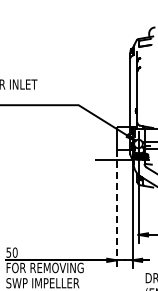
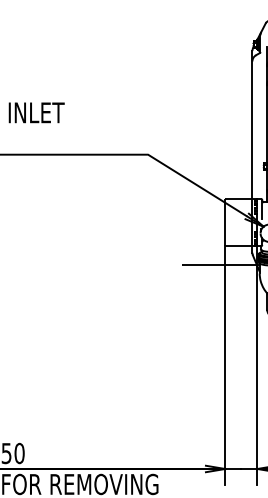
line: (116, 209) -> (224, 365), dashed -> solid

